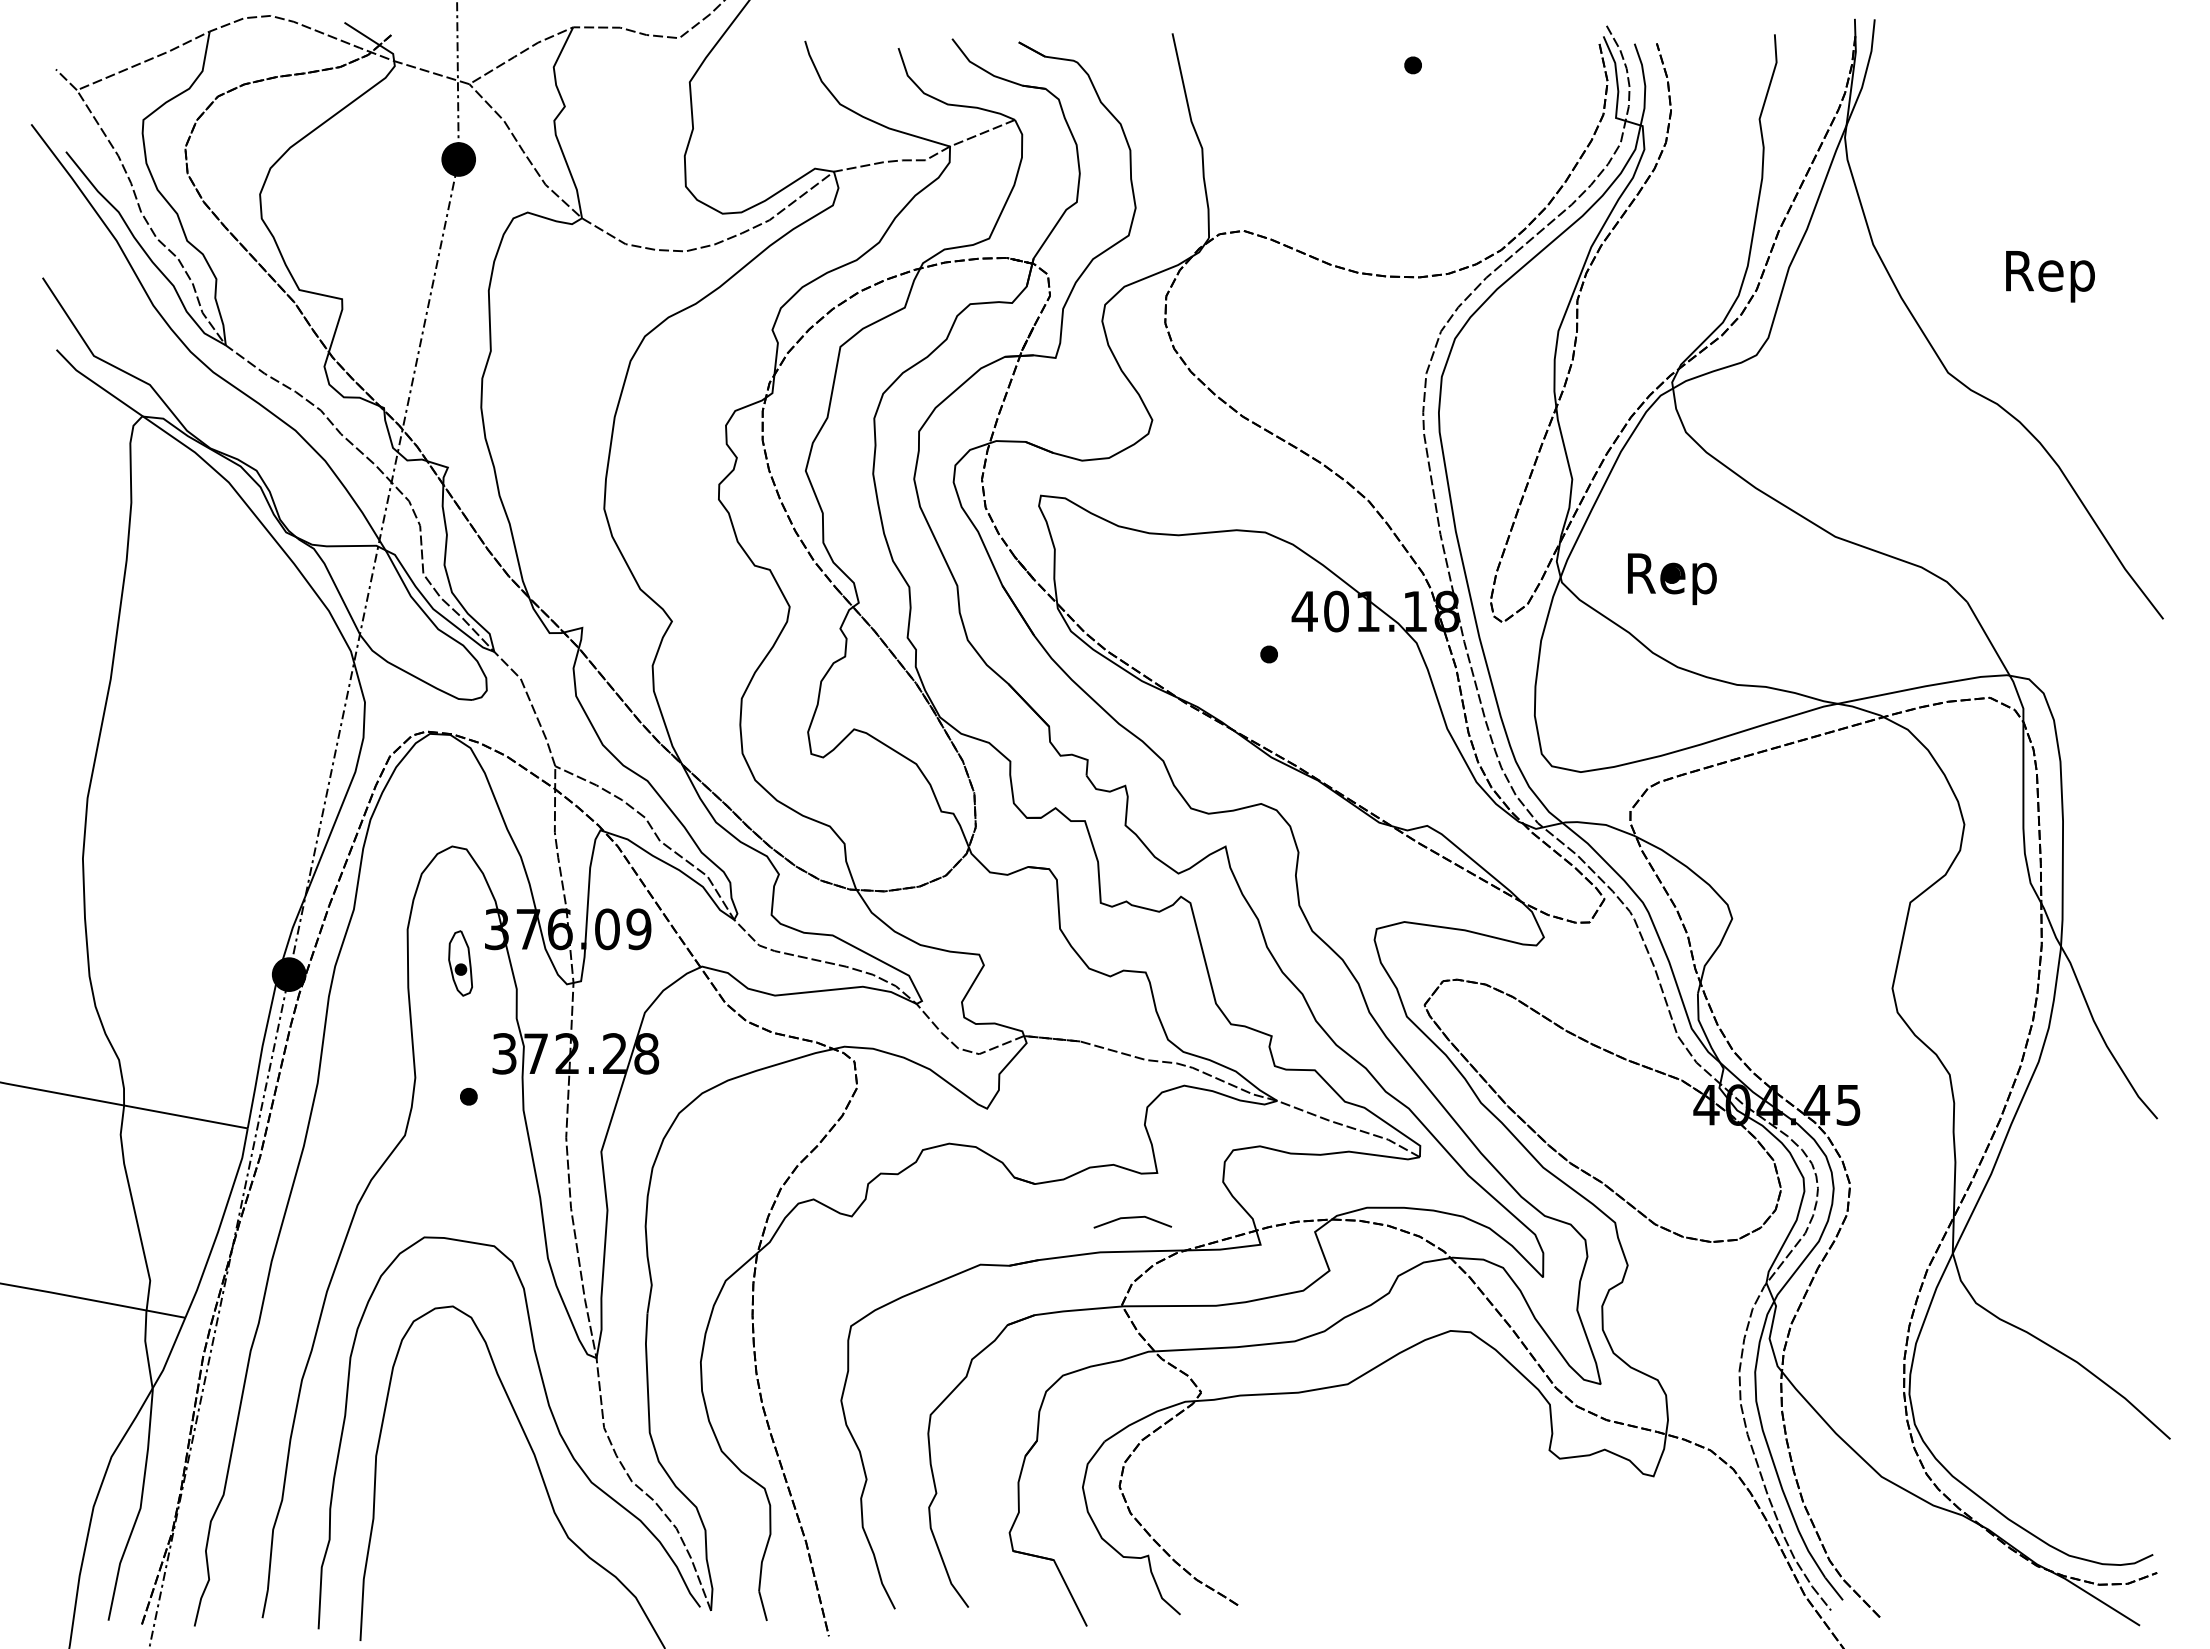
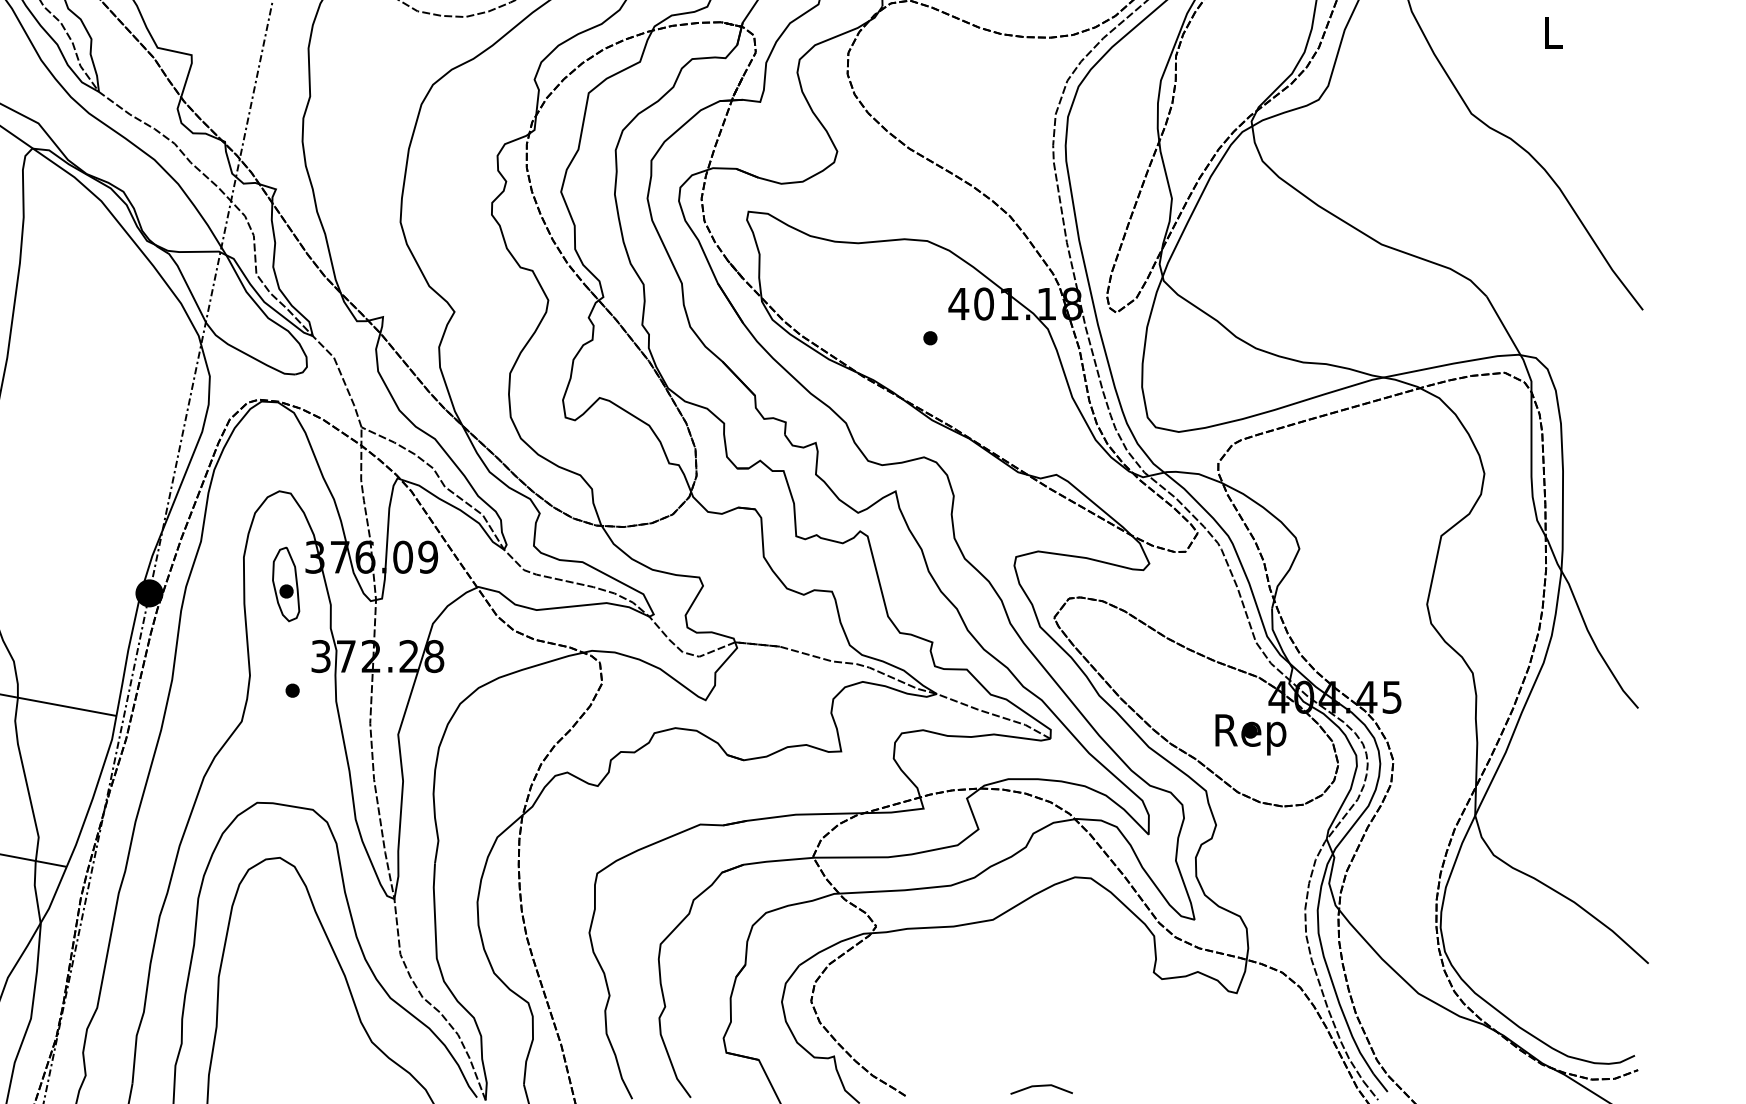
text: (2050, 276) -> (1553, 37), Rep -> L
text: (1672, 579) -> (1251, 735), moved
part: (460, 963) -> (285, 584), size x1.43
line: (1132, 1218) -> (1041, 1086), moved

